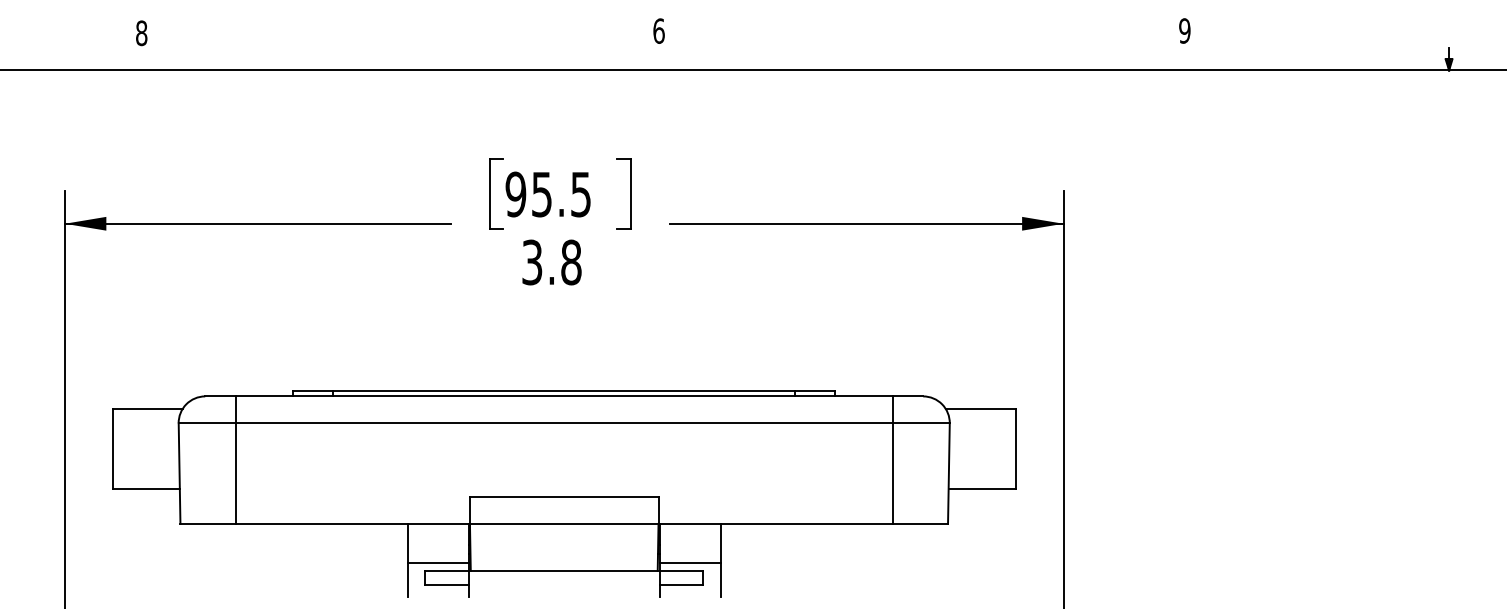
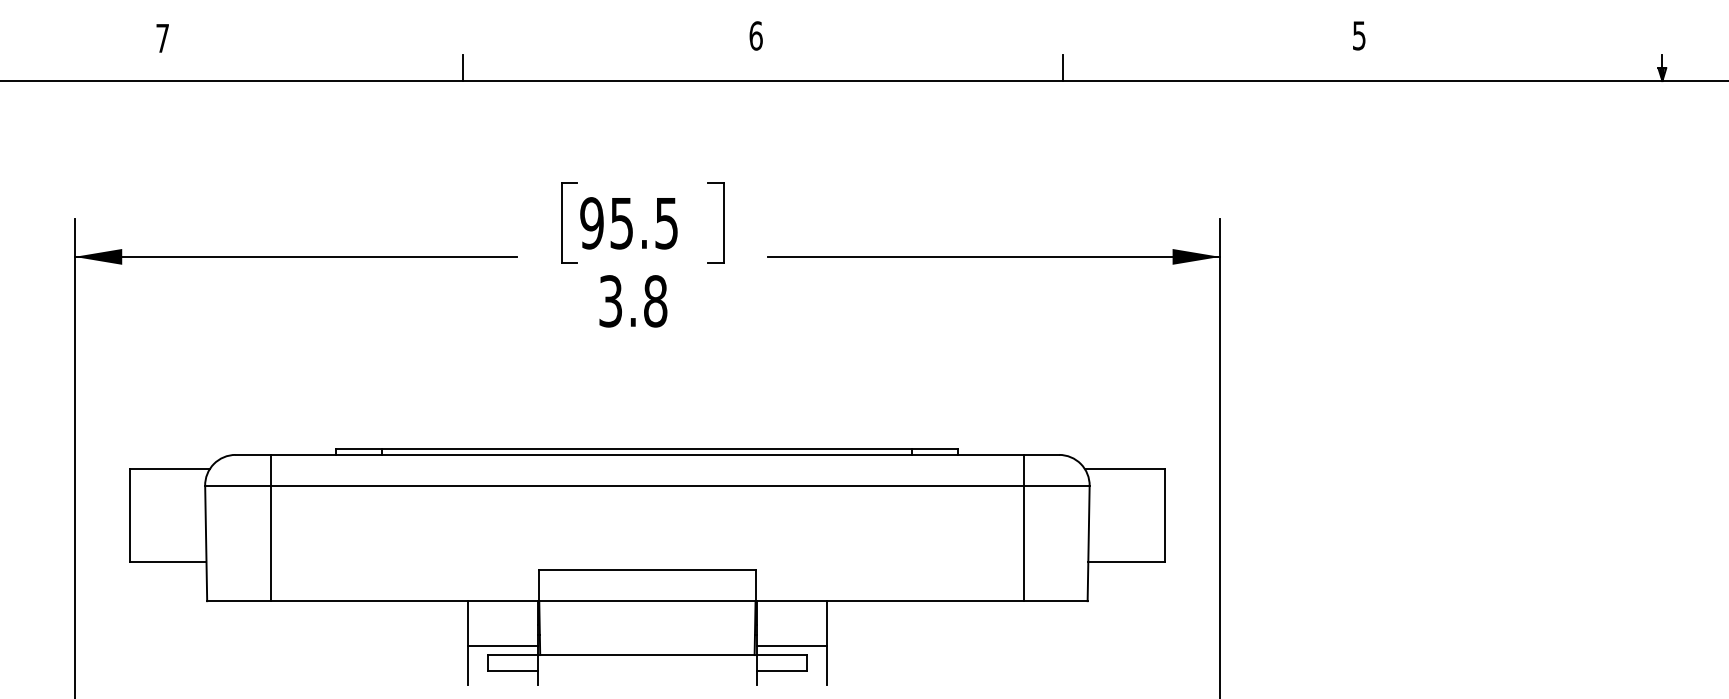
text: (1184, 30) -> (1358, 35), 9 -> 5
text: (141, 33) -> (162, 38), 8 -> 7
line: (403, 59) -> (462, 68), added
line: (926, 59) -> (1062, 68), added

